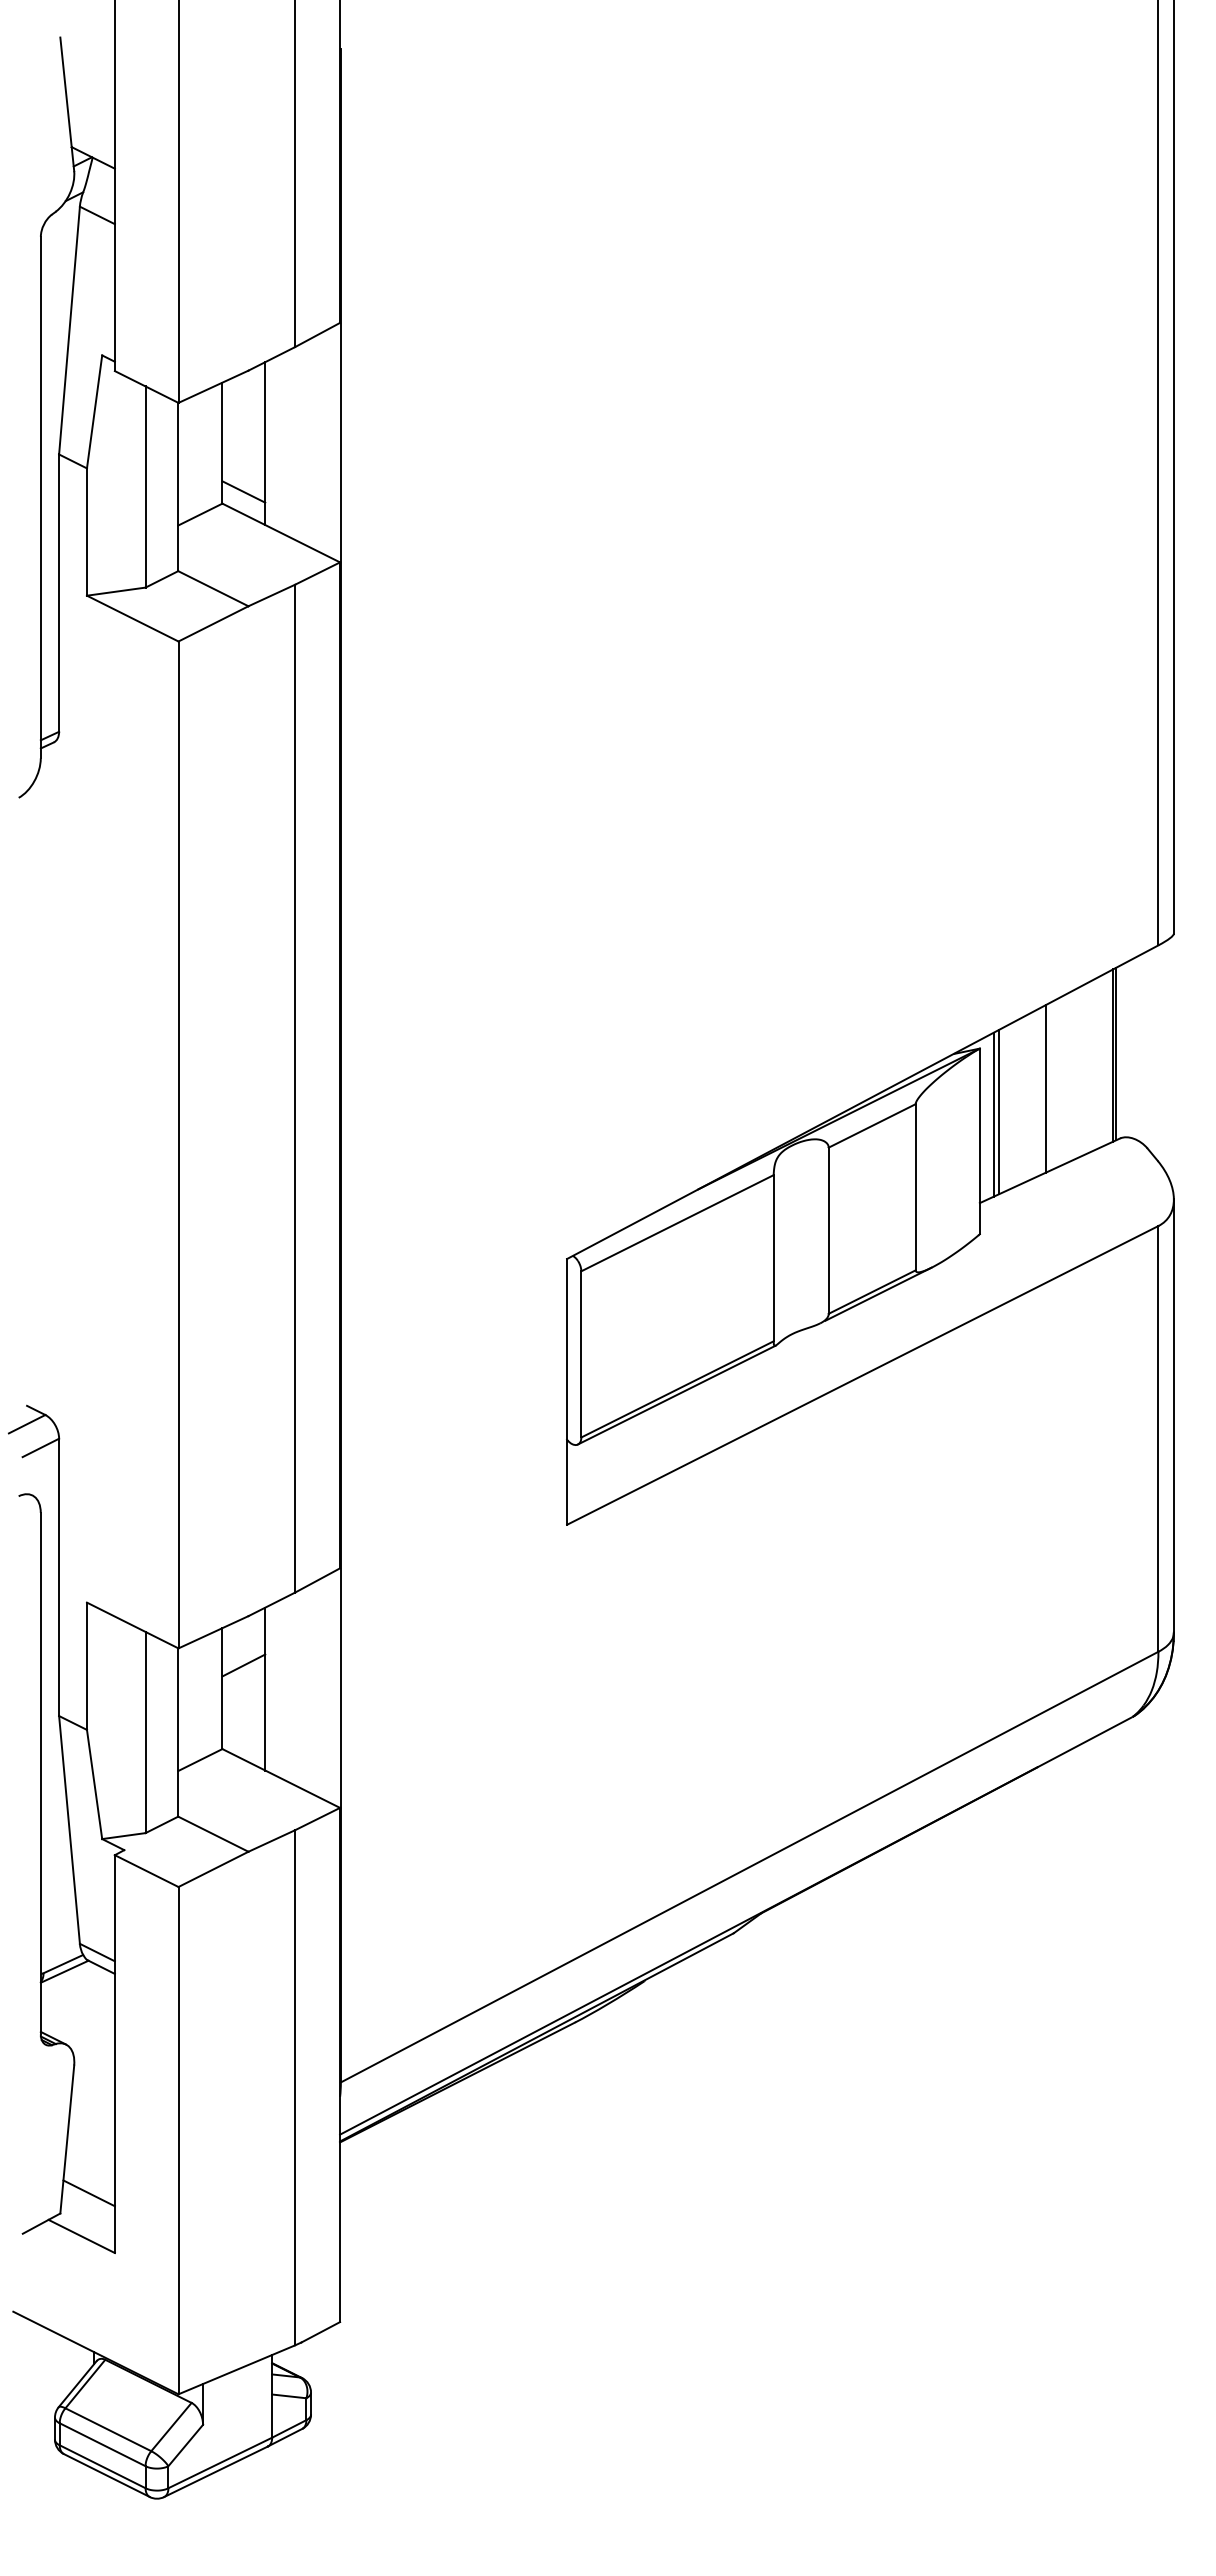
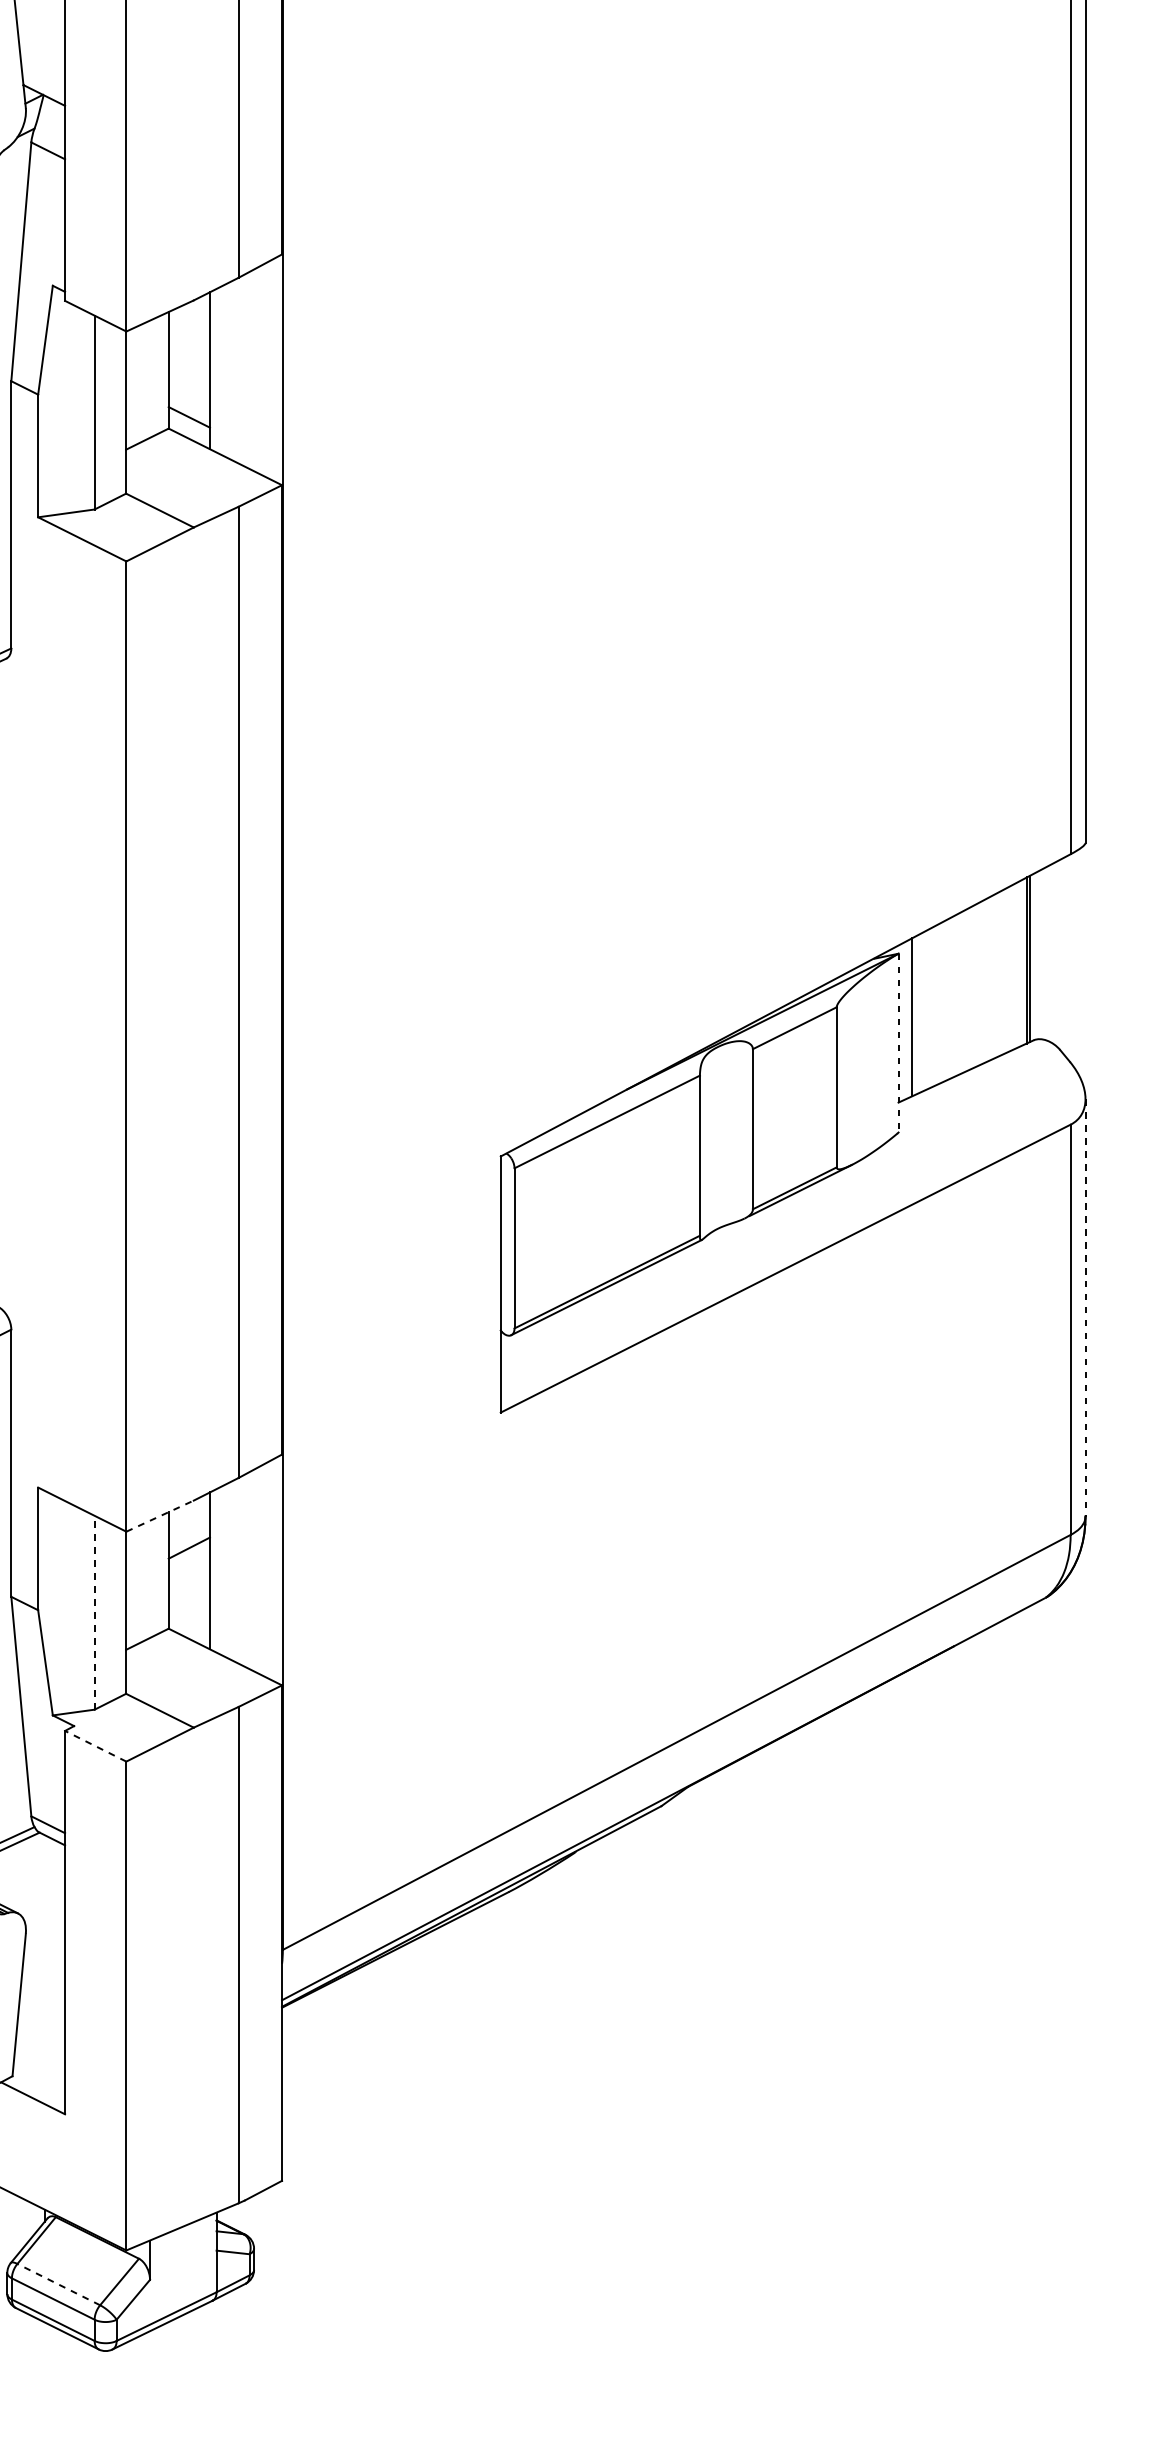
line: (1046, 1088) -> (962, 992), removed
line: (998, 1112) -> (916, 1015), removed
line: (979, 1141) -> (898, 1043), solid -> dashed
line: (1173, 1415) -> (1085, 1307), solid -> dashed
line: (213, 1632) -> (160, 1516), solid -> dashed
line: (145, 1732) -> (94, 1612), solid -> dashed
line: (146, 1871) -> (95, 1746), solid -> dashed
line: (88, 2193) -> (39, 2056), removed
line: (108, 2429) -> (58, 2284), solid -> dashed

